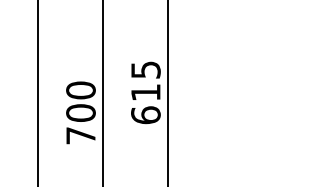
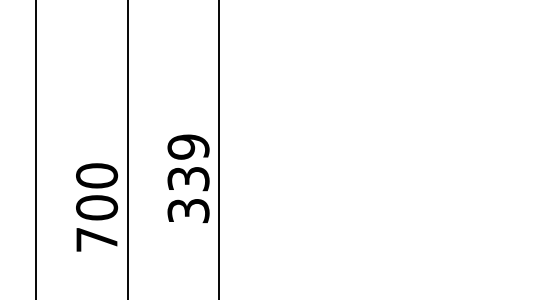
text: (145, 92) -> (188, 178), 615 -> 339

